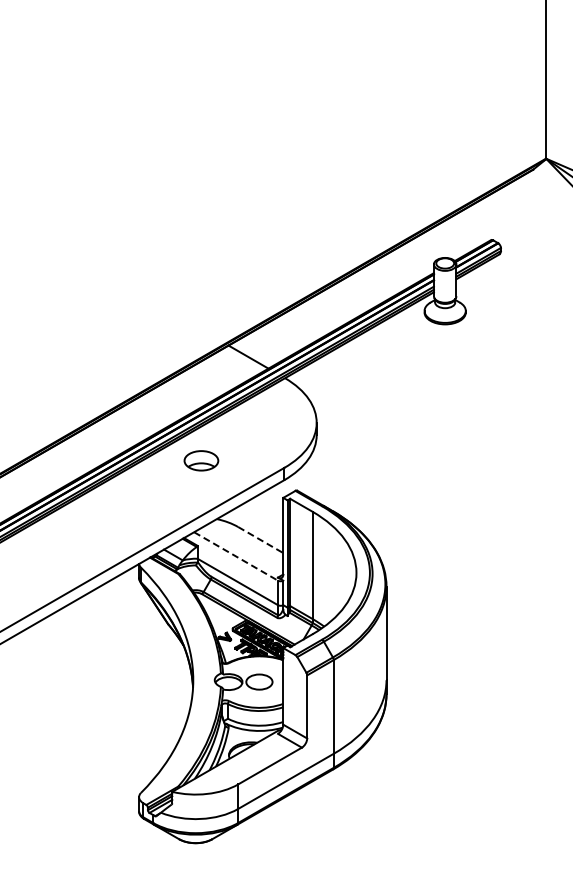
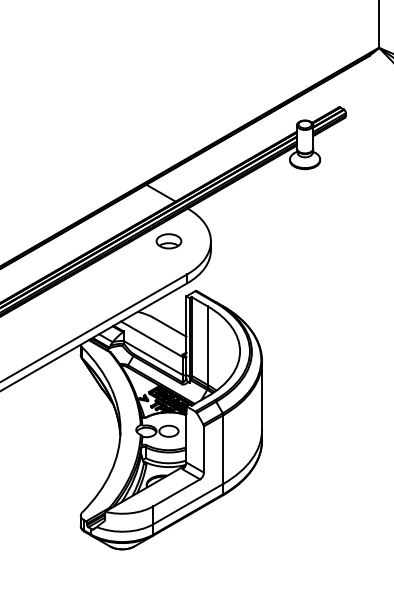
part: (201, 460) -> (169, 241), moved
line: (261, 540) -> (170, 327), dashed -> solid
line: (236, 556) -> (152, 339), dashed -> solid

